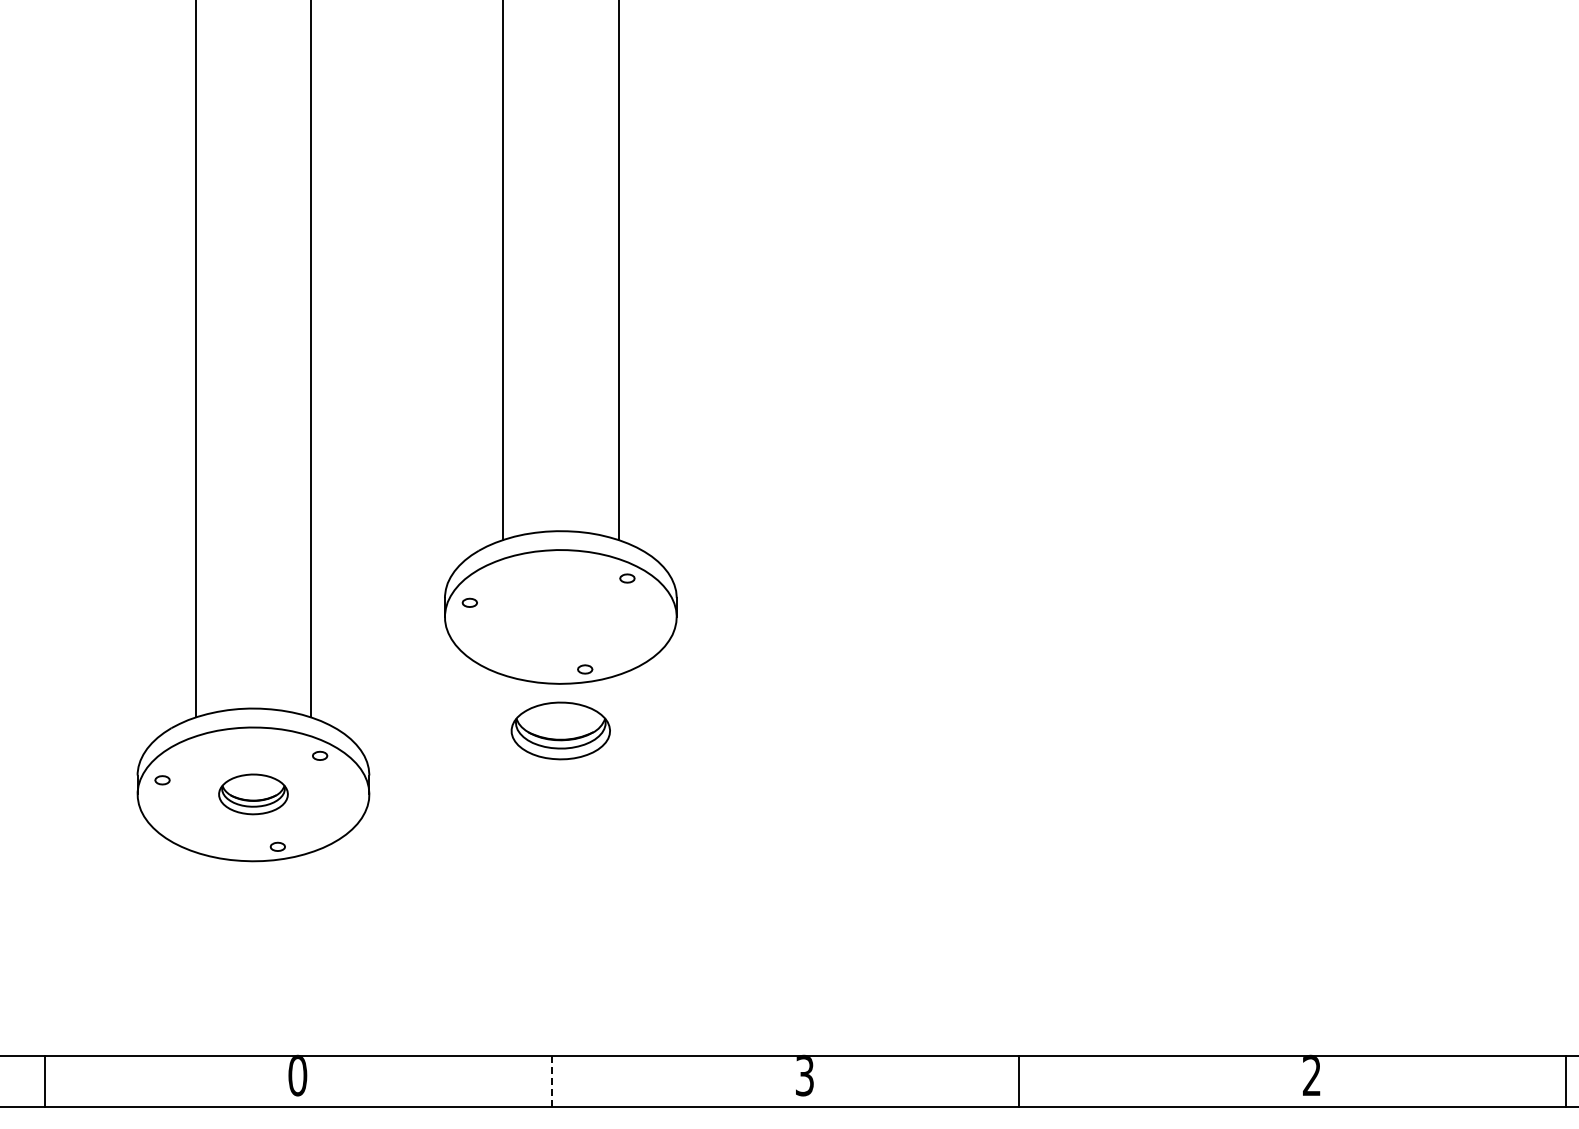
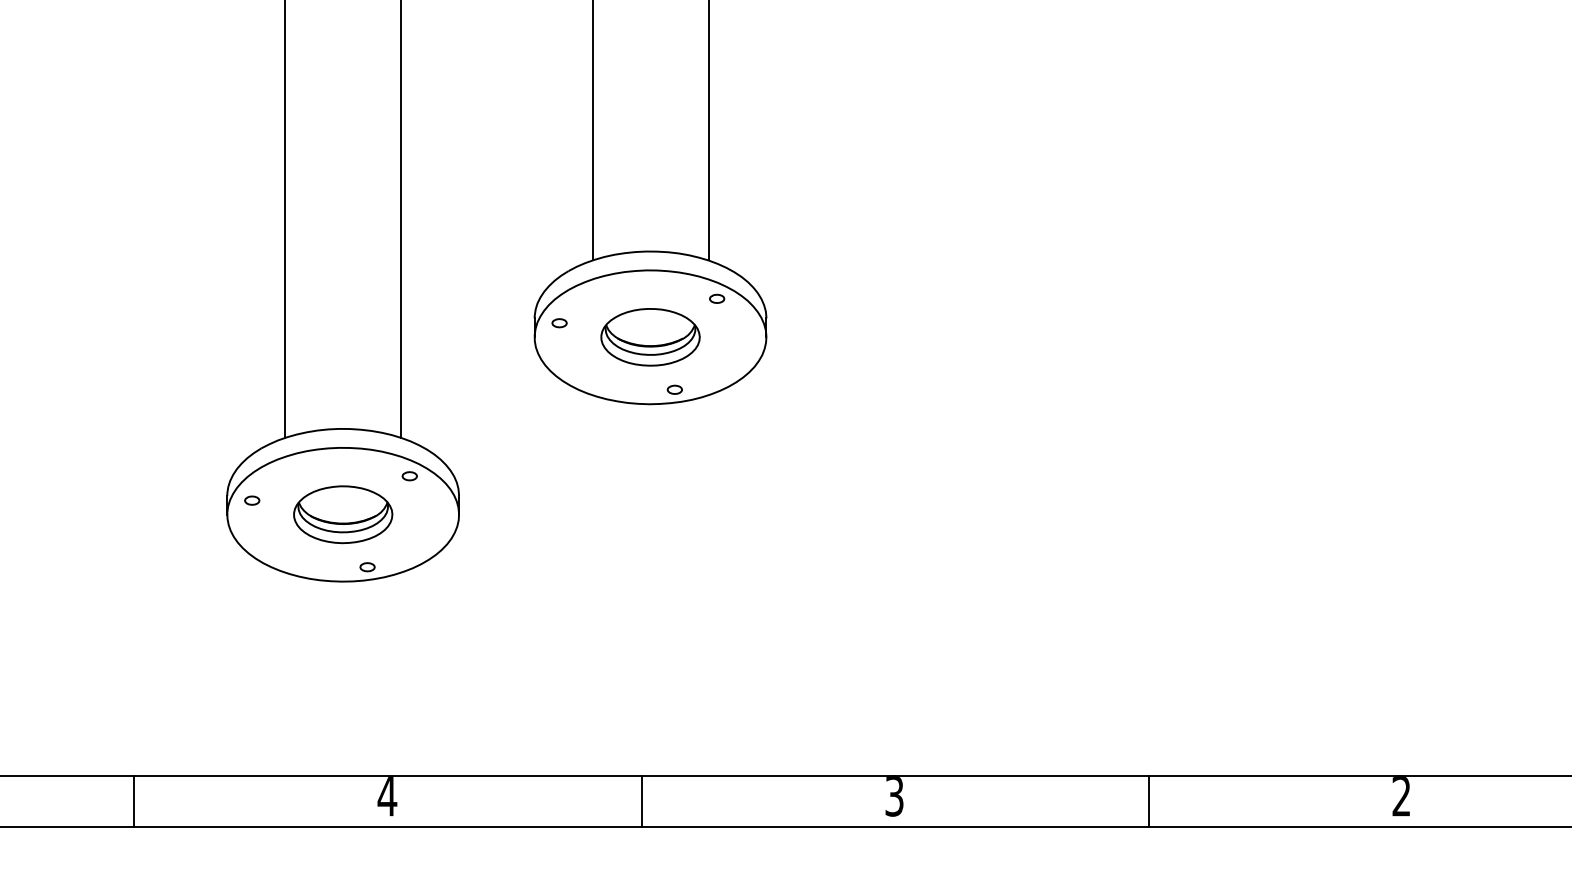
part: (560, 730) -> (650, 336), moved
part: (253, 794) -> (343, 514), size x1.43
text: (297, 1075) -> (387, 795), 0 -> 4
line: (551, 1081) -> (641, 801), dashed -> solid
line: (1018, 1081) -> (1148, 801), moved

